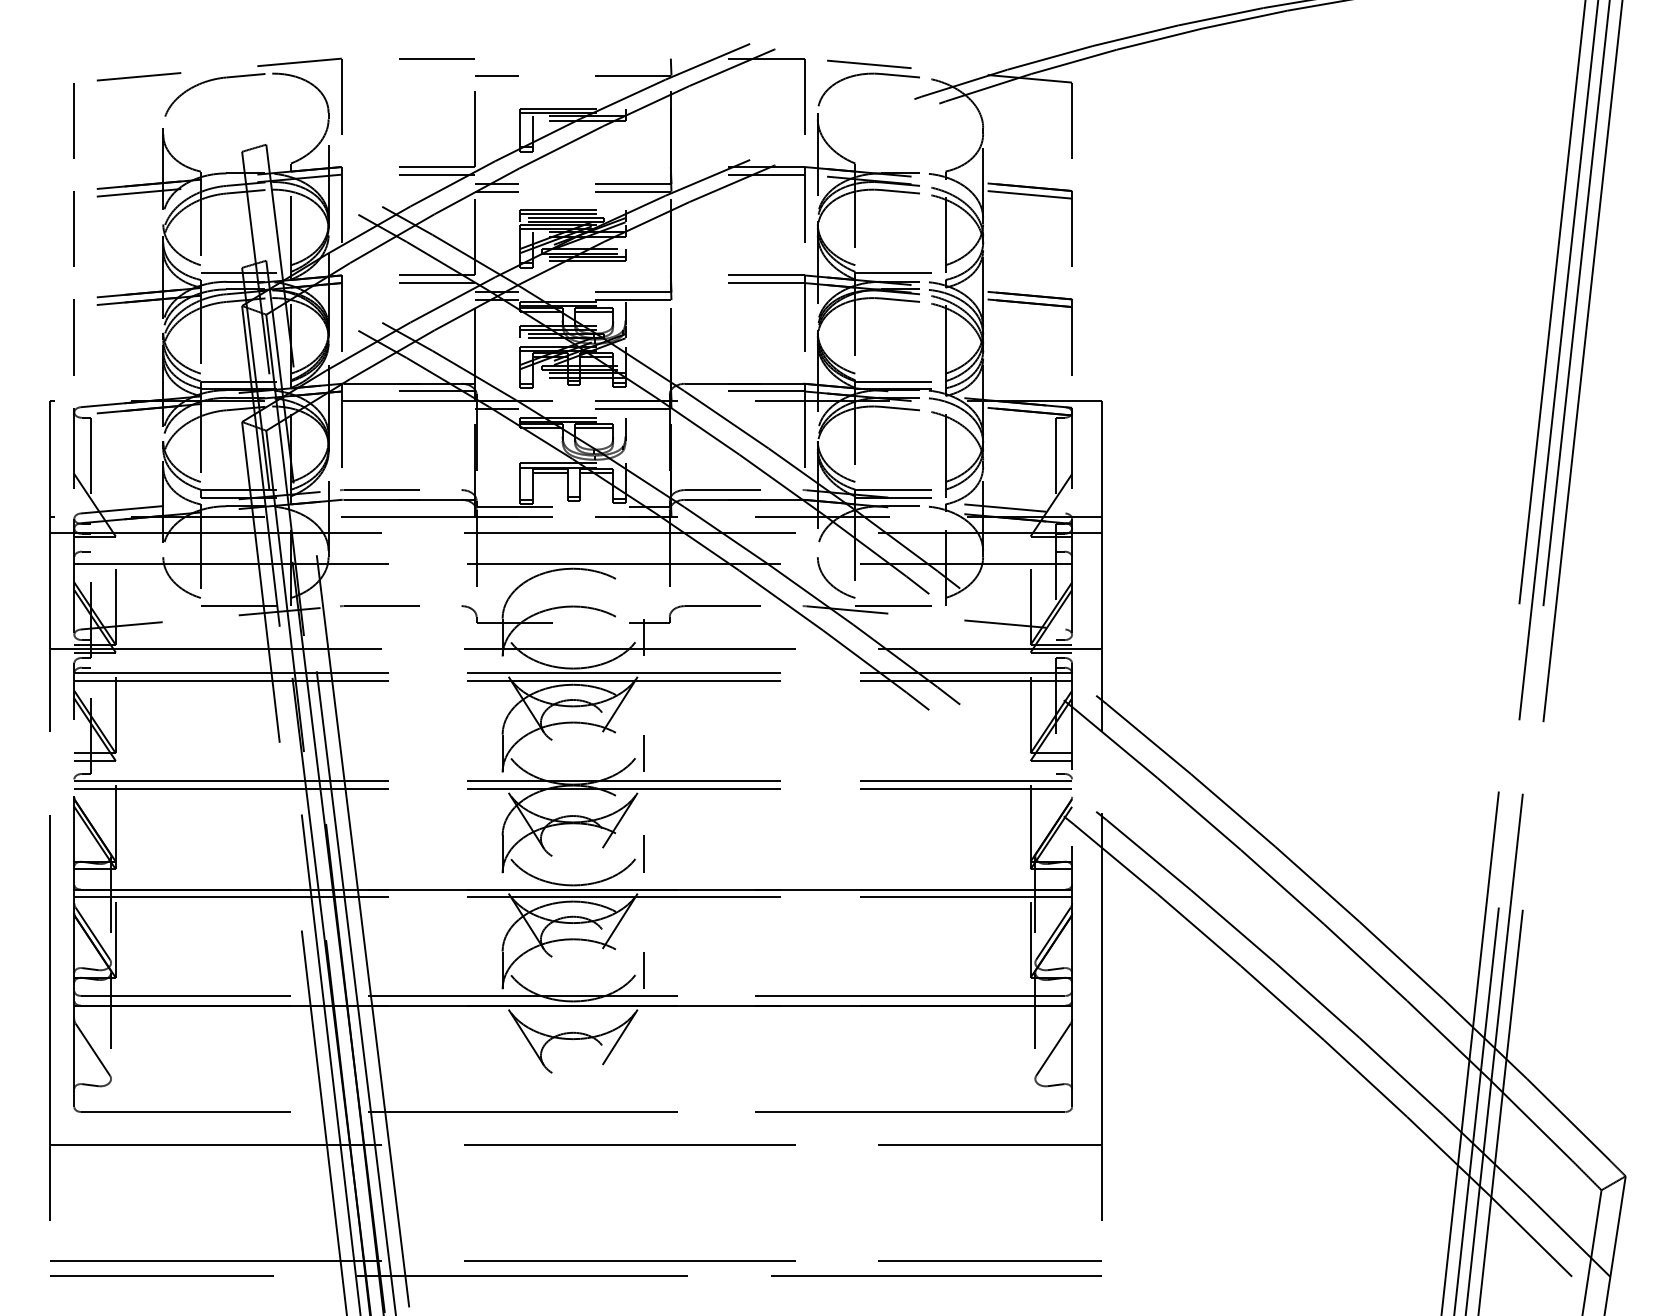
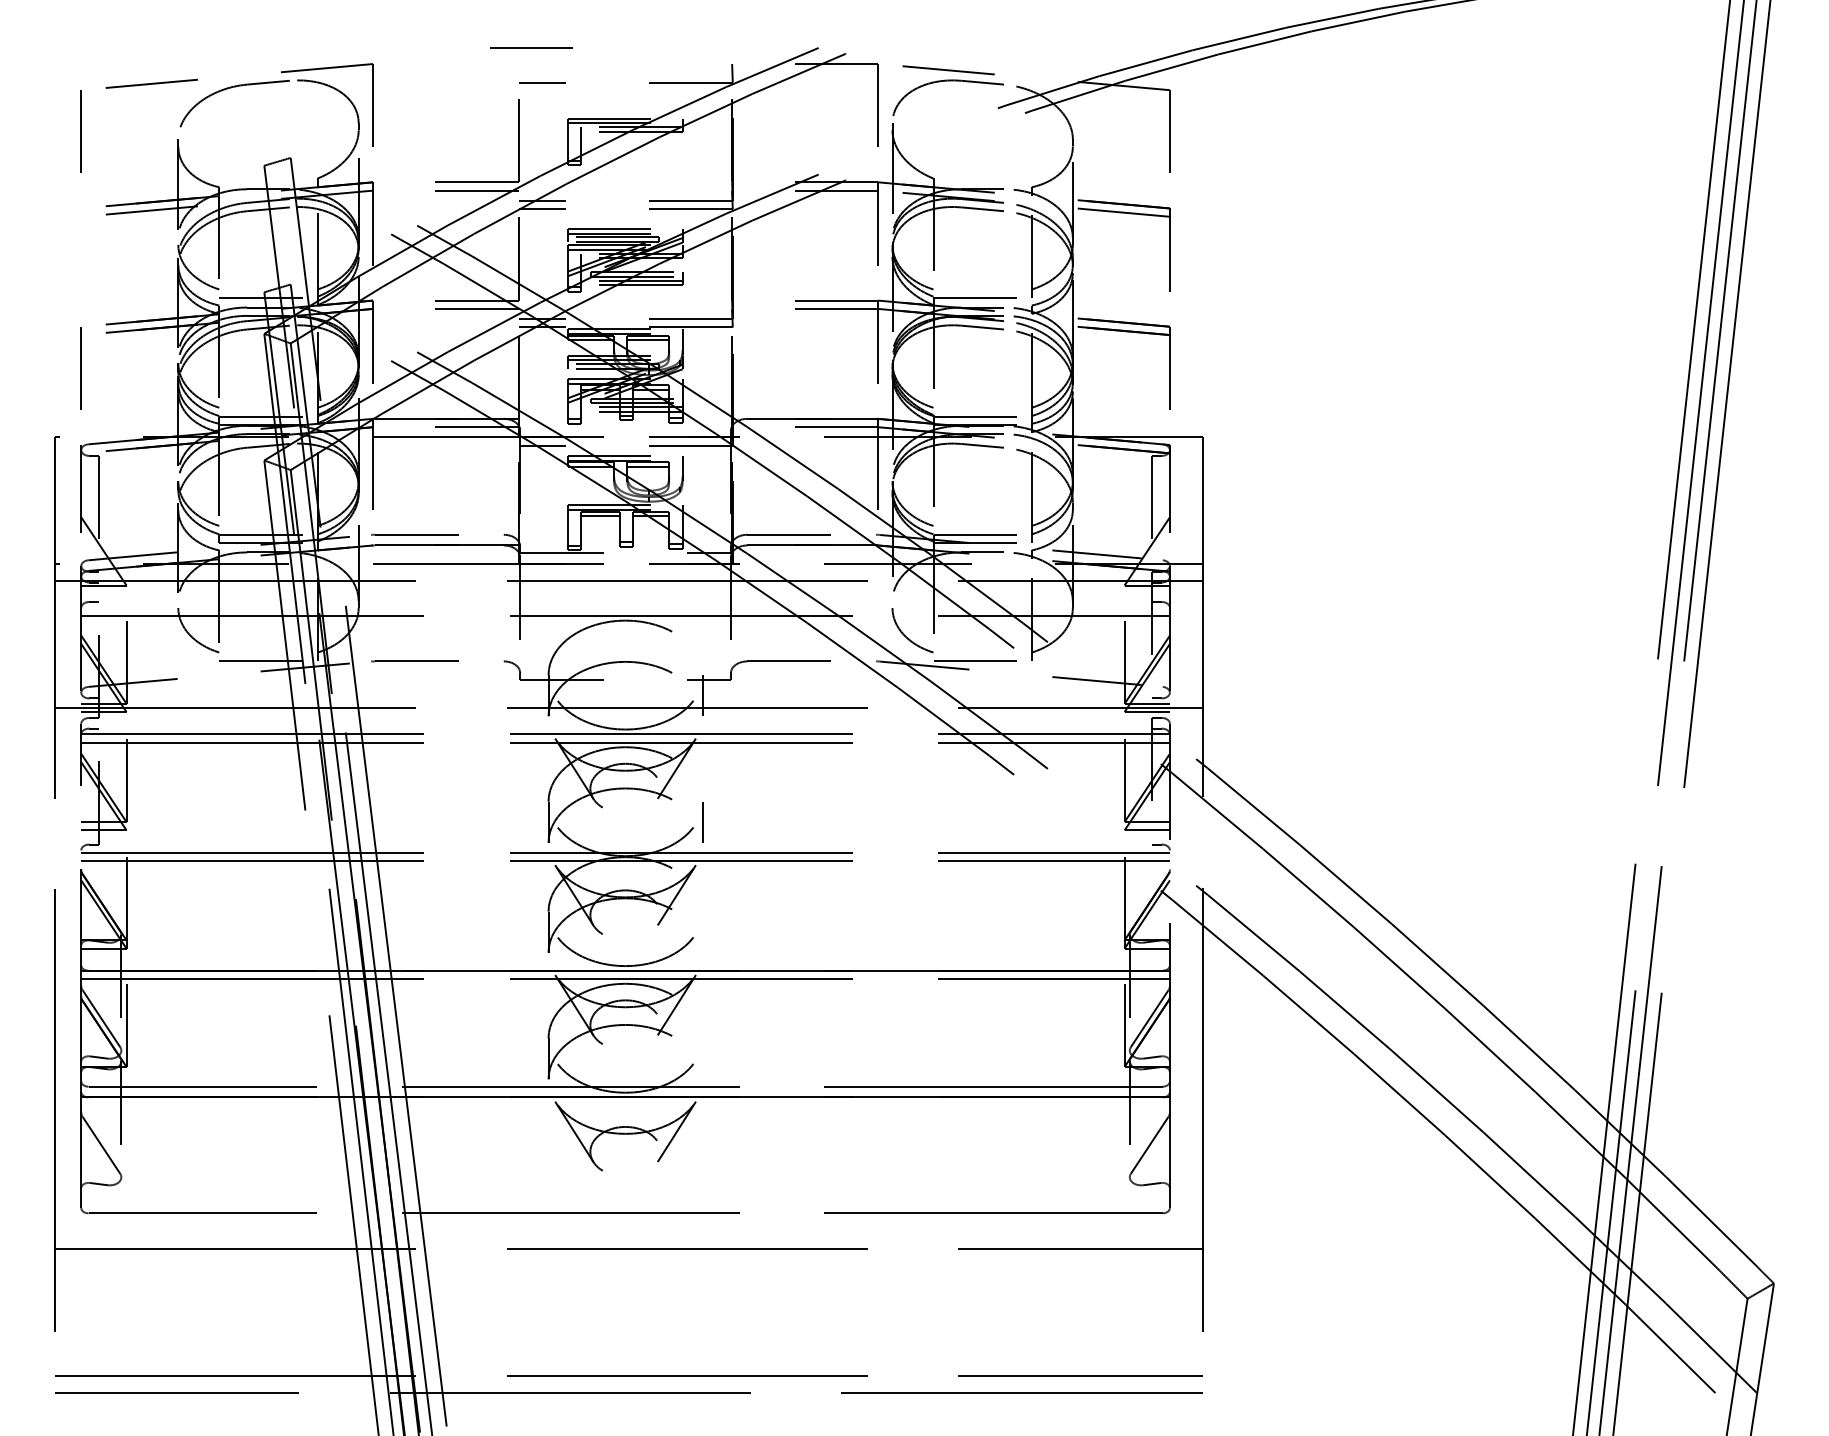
line: (436, 58) -> (530, 47), moved
line: (73, 228) -> (80, 249), removed
line: (643, 854) -> (702, 932), removed
line: (643, 970) -> (702, 1058), removed

